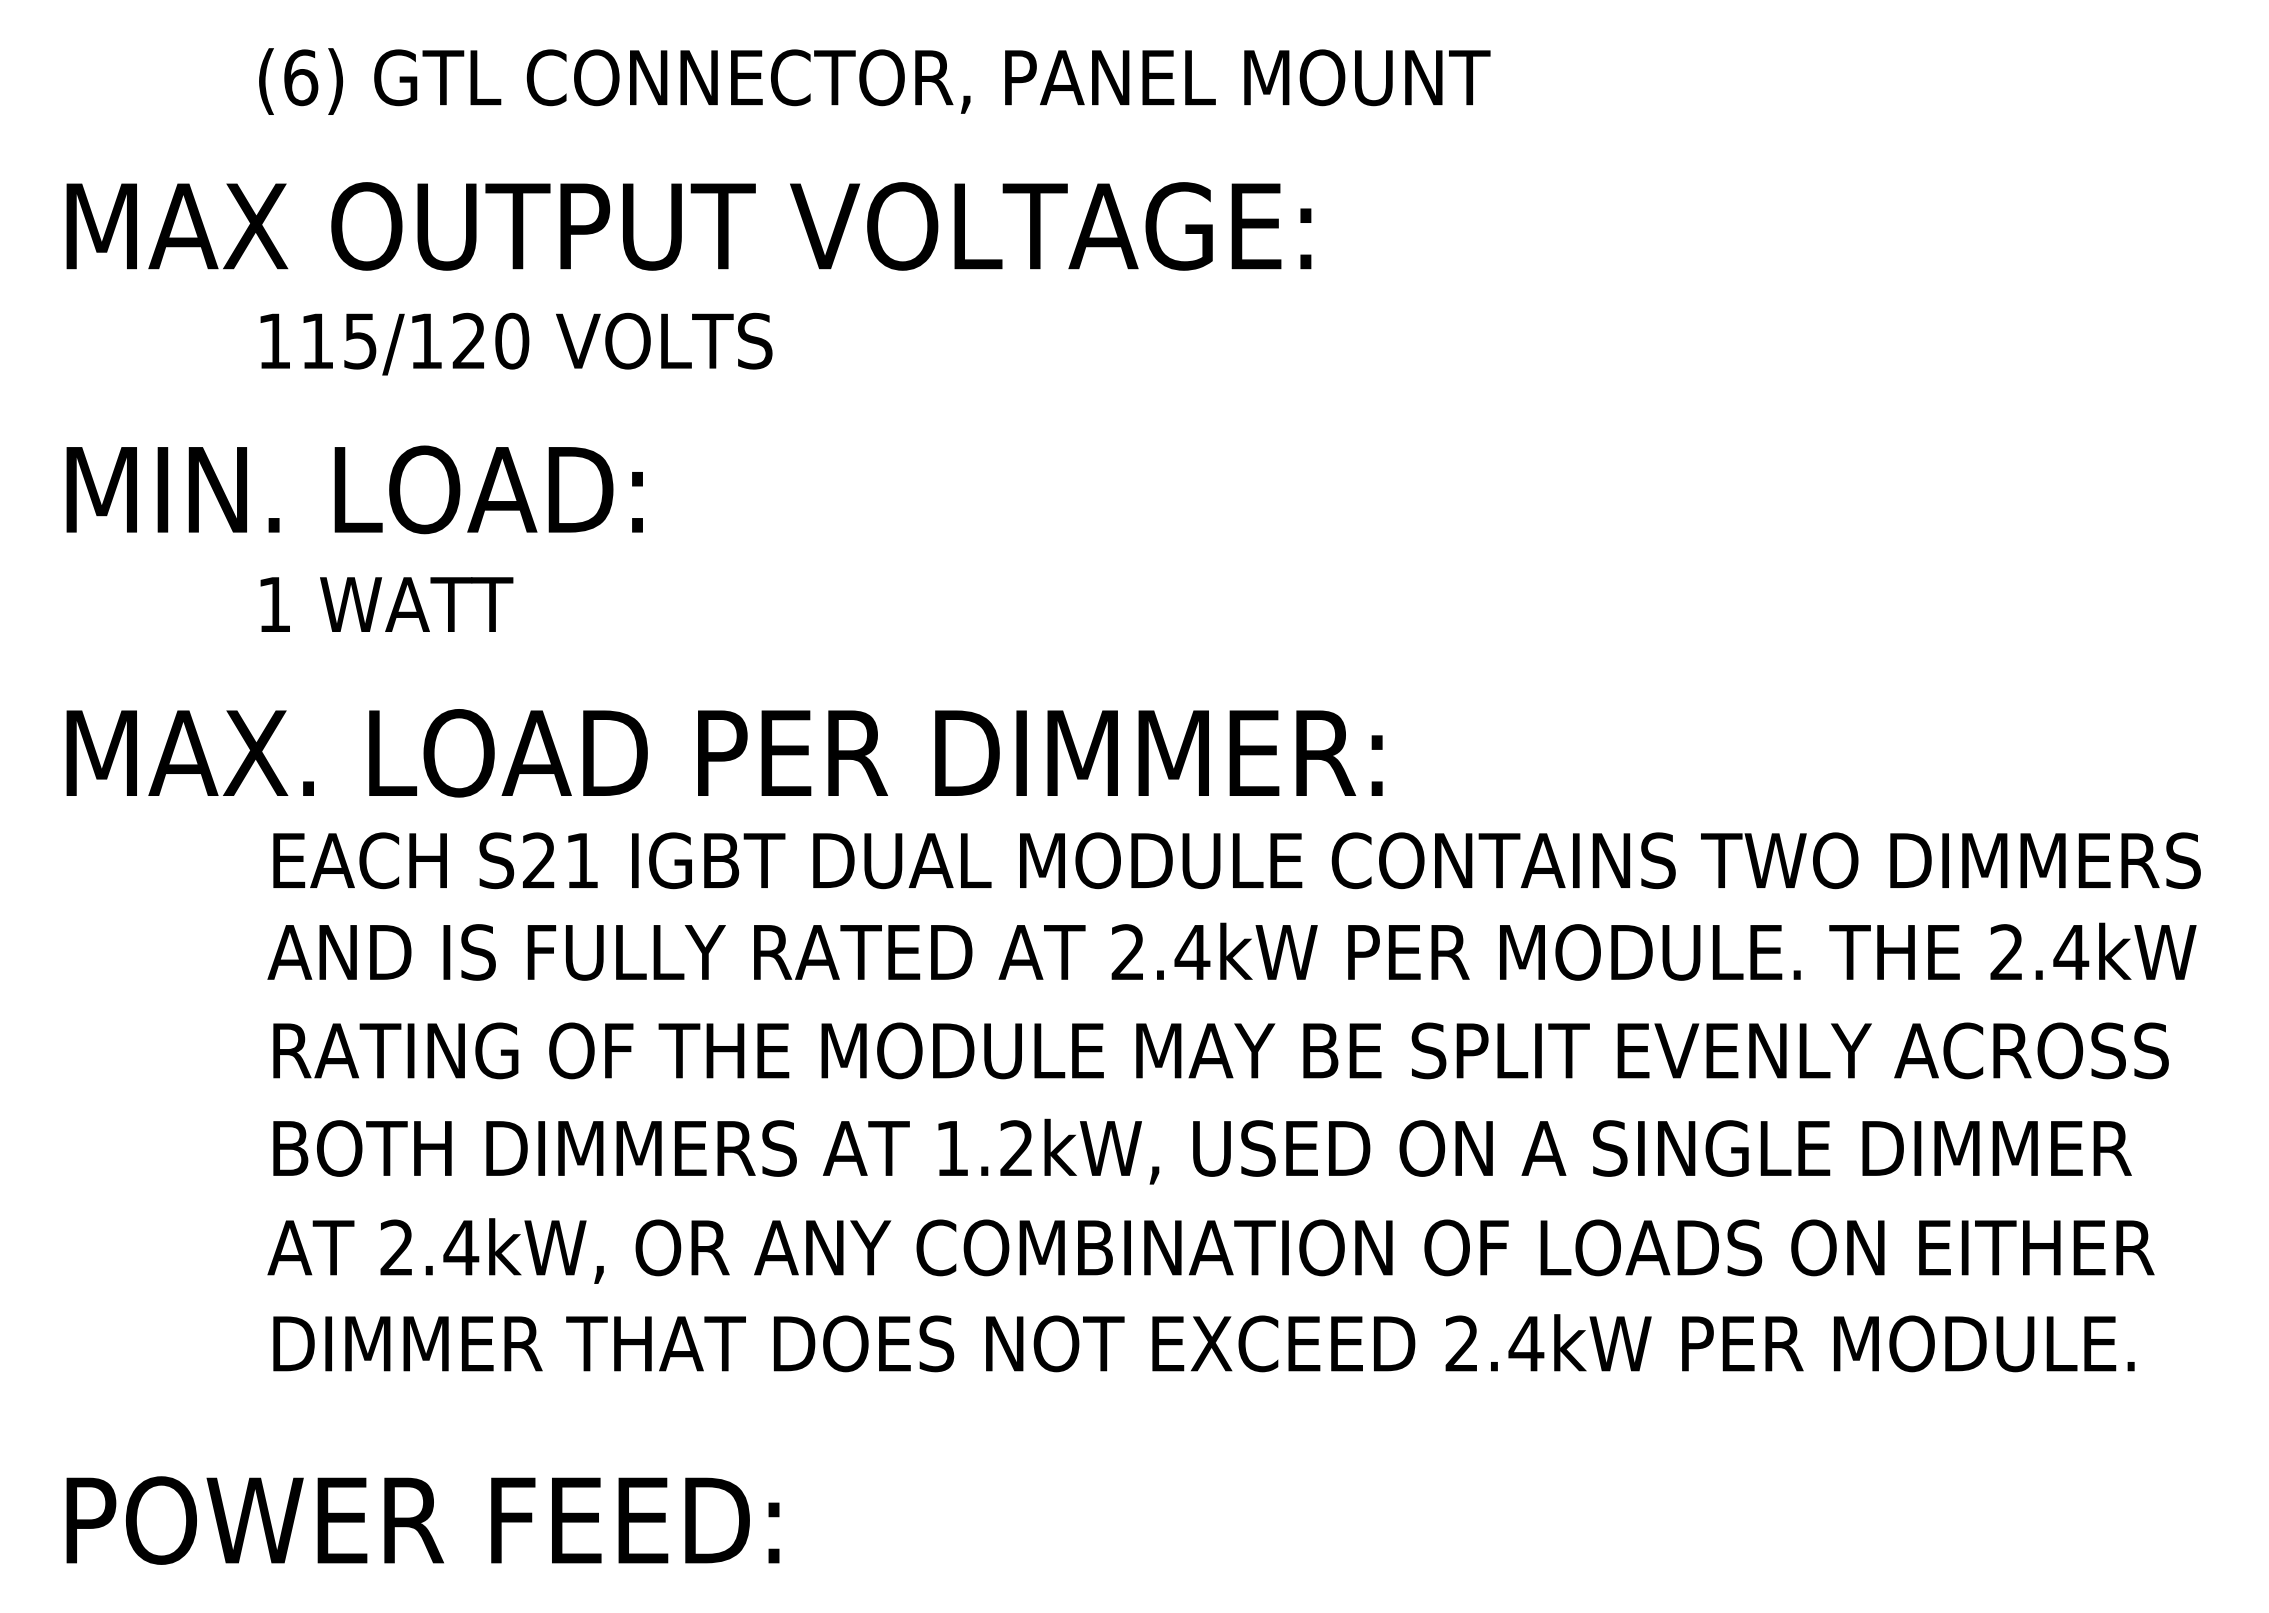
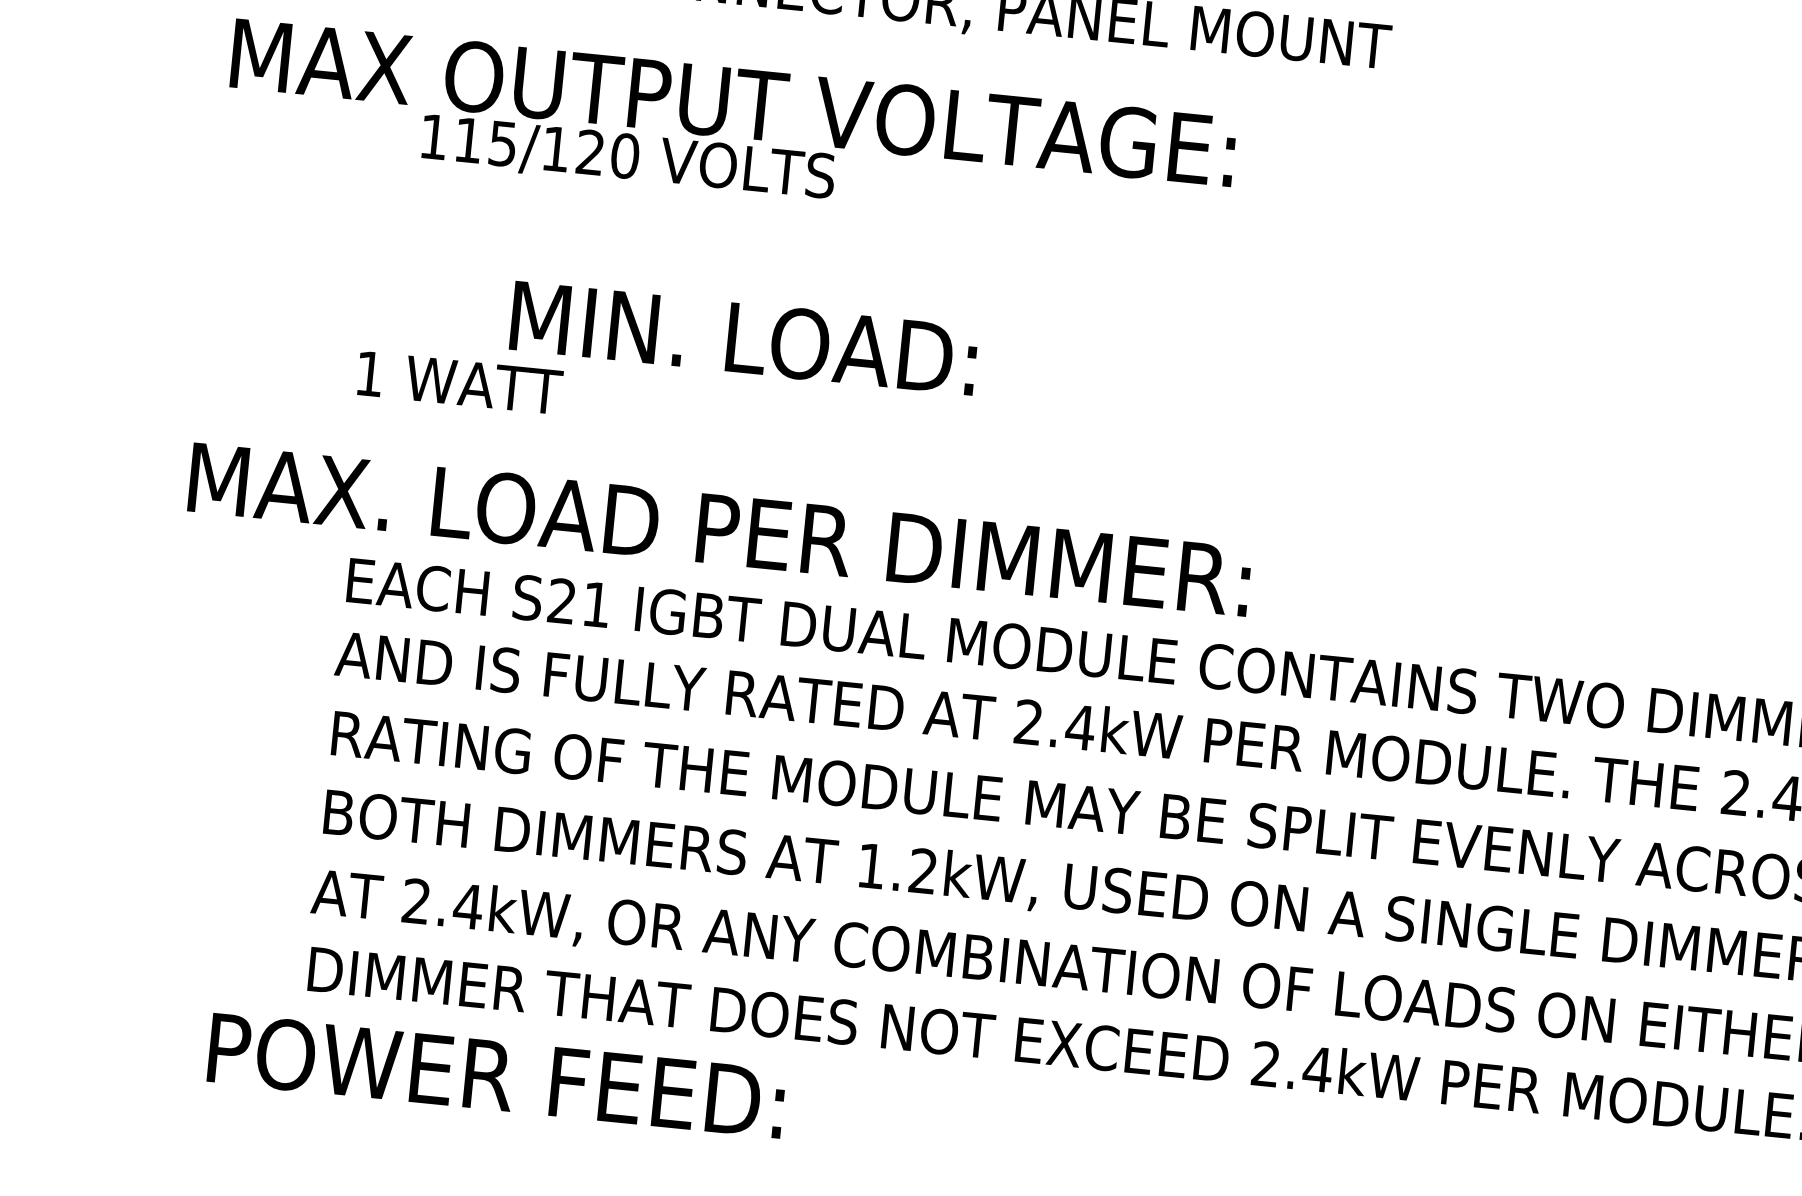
text: (516, 343) -> (628, 158), moved
text: (354, 489) -> (743, 338), moved
text: (422, 1520) -> (496, 1075), moved

